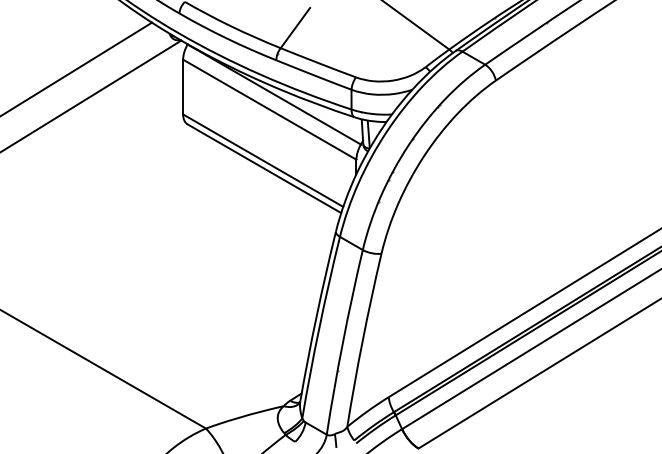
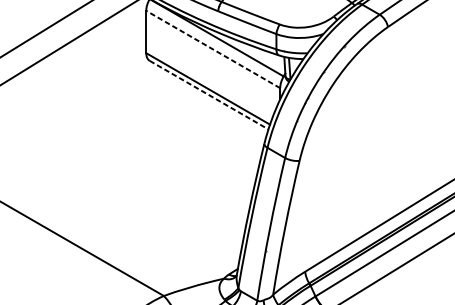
line: (269, 109) -> (213, 49), solid -> dashed
line: (264, 168) -> (209, 94), solid -> dashed

